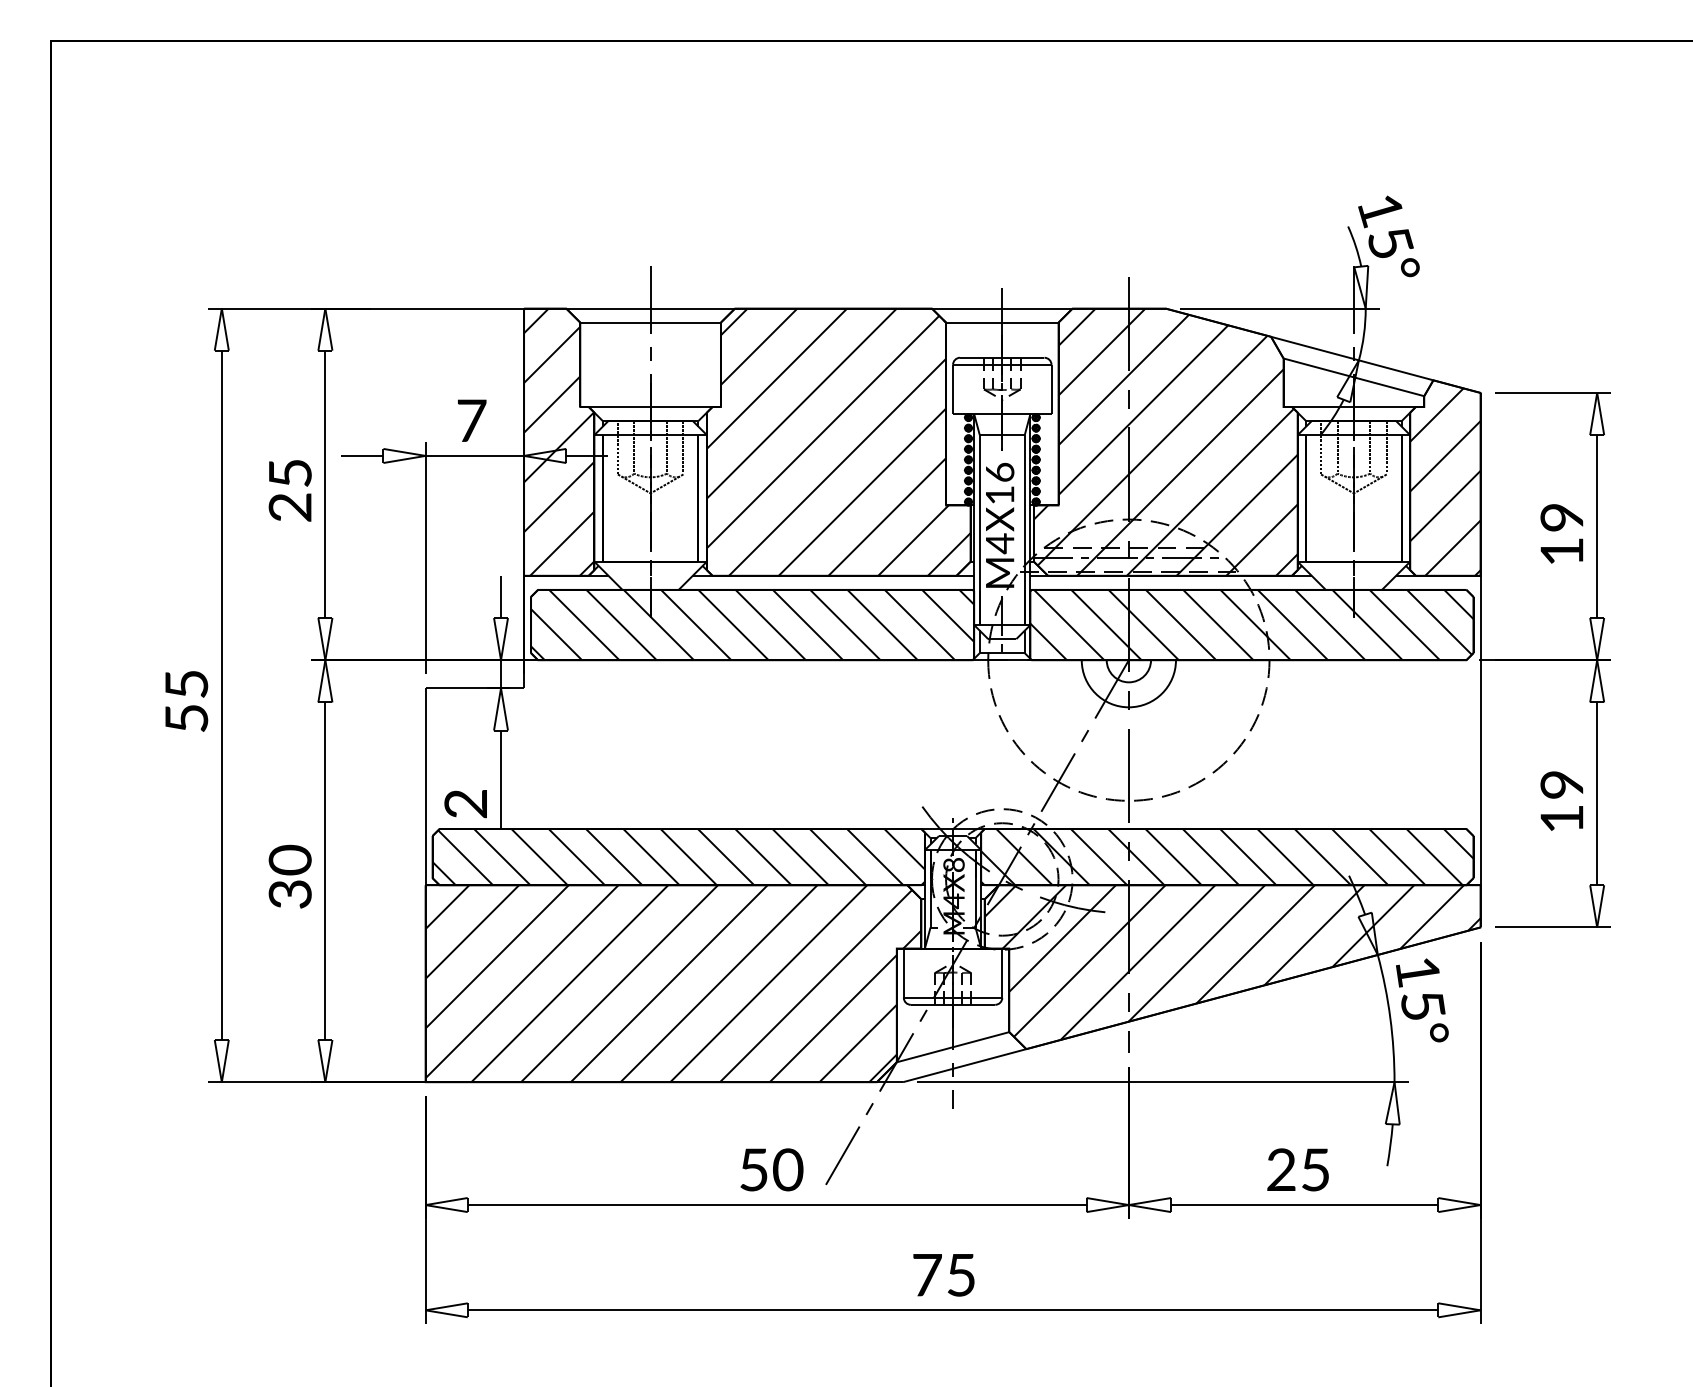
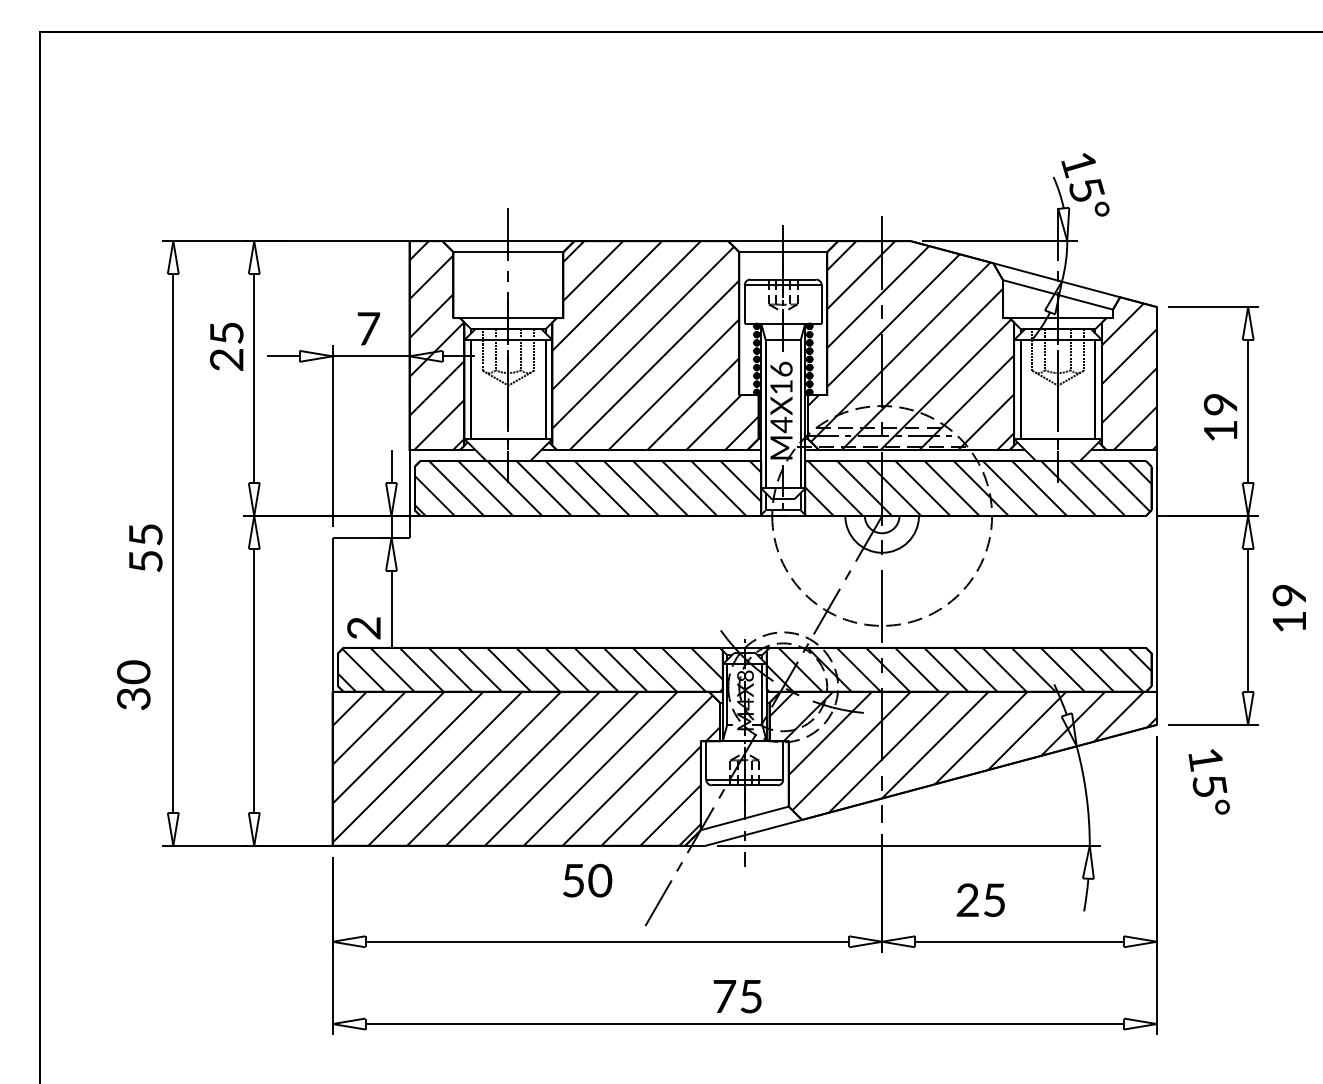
text: (289, 490) -> (226, 346), moved
text: (1561, 800) -> (1289, 607), moved
text: (289, 876) -> (133, 685), moved
text: (1422, 1000) -> (1209, 781), moved
text: (771, 1169) -> (587, 880), moved
text: (1297, 1169) -> (980, 899), moved

